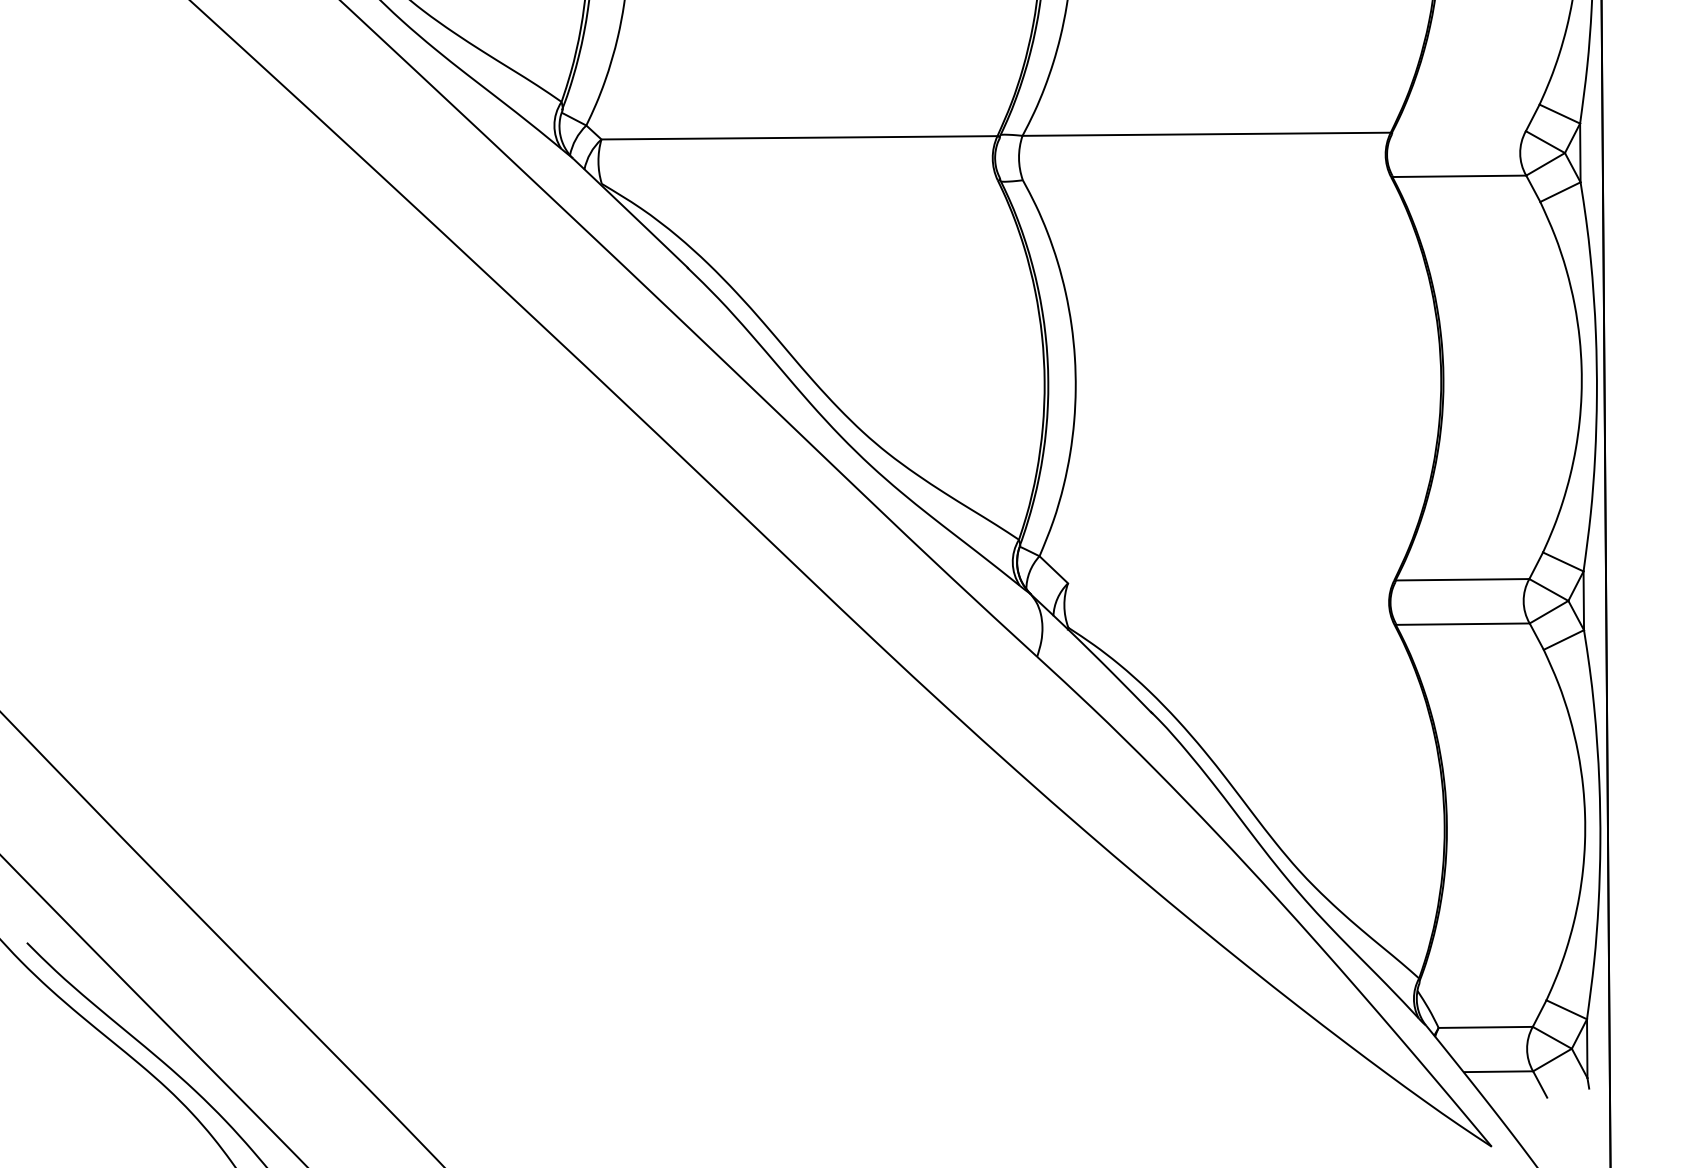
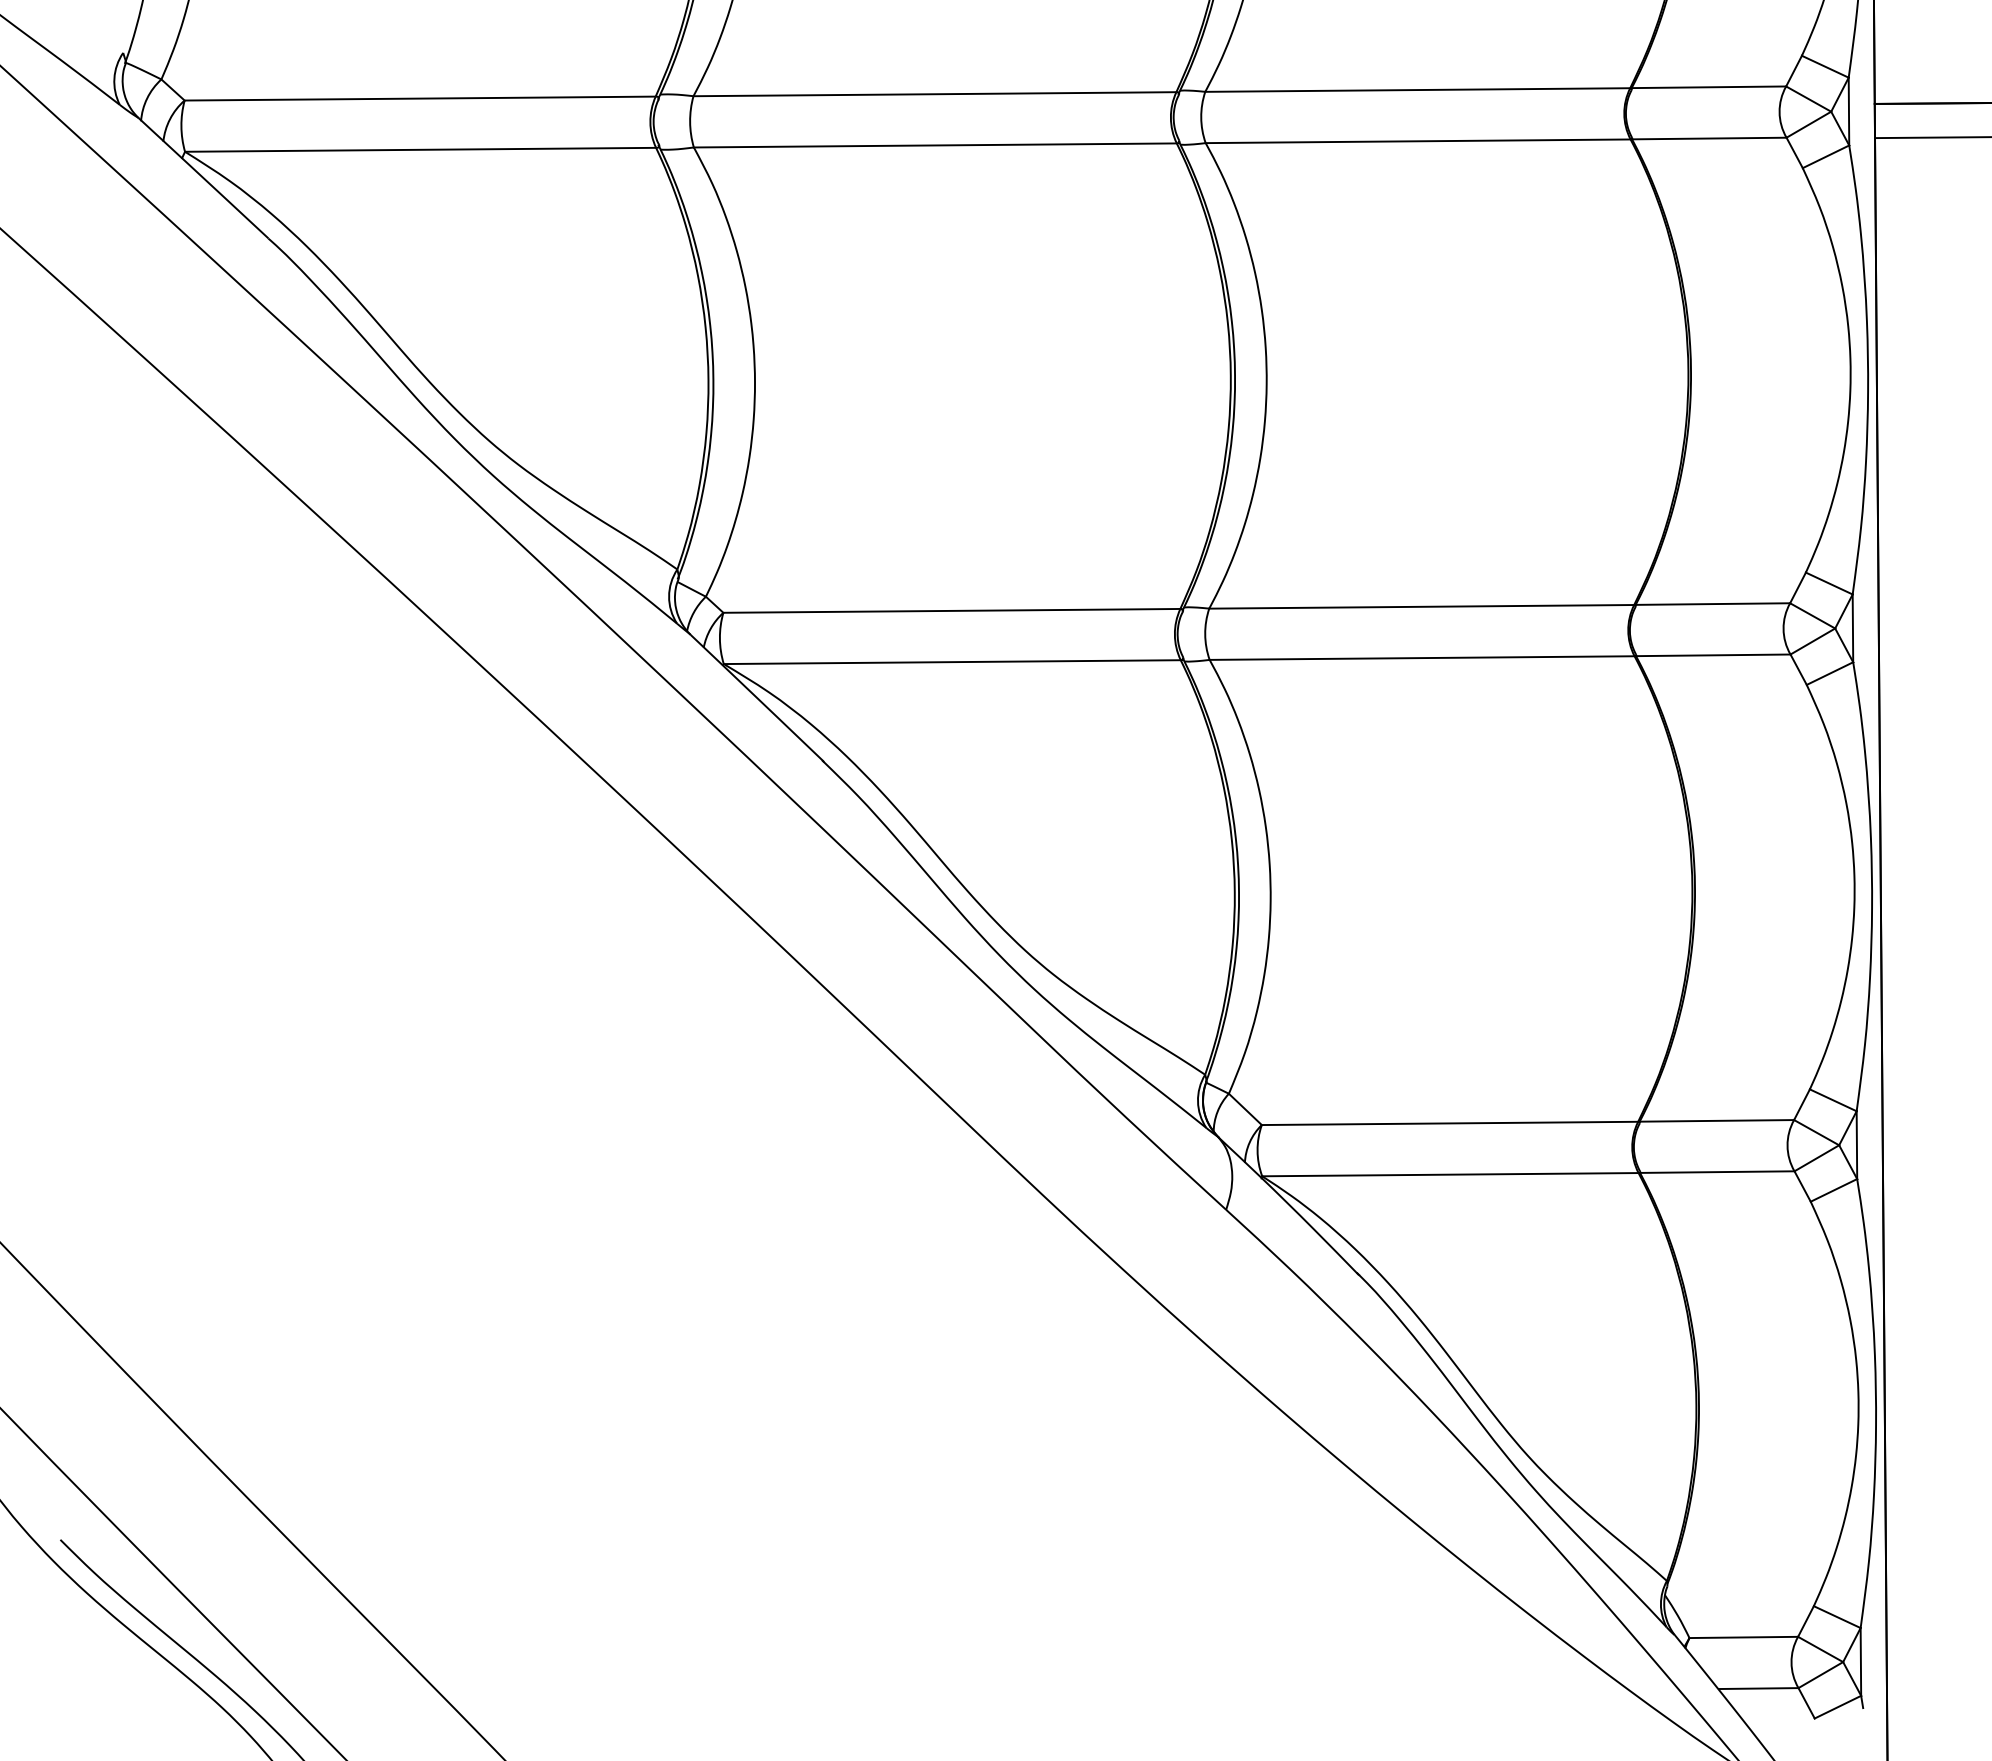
line: (1458, 131) -> (1712, 603), added
line: (1206, 178) -> (1421, 657), added
line: (799, 182) -> (951, 662), added
line: (1230, 582) -> (1449, 1123), added
line: (1231, 626) -> (1450, 1174), added
line: (1566, 1087) -> (1837, 1706), added

